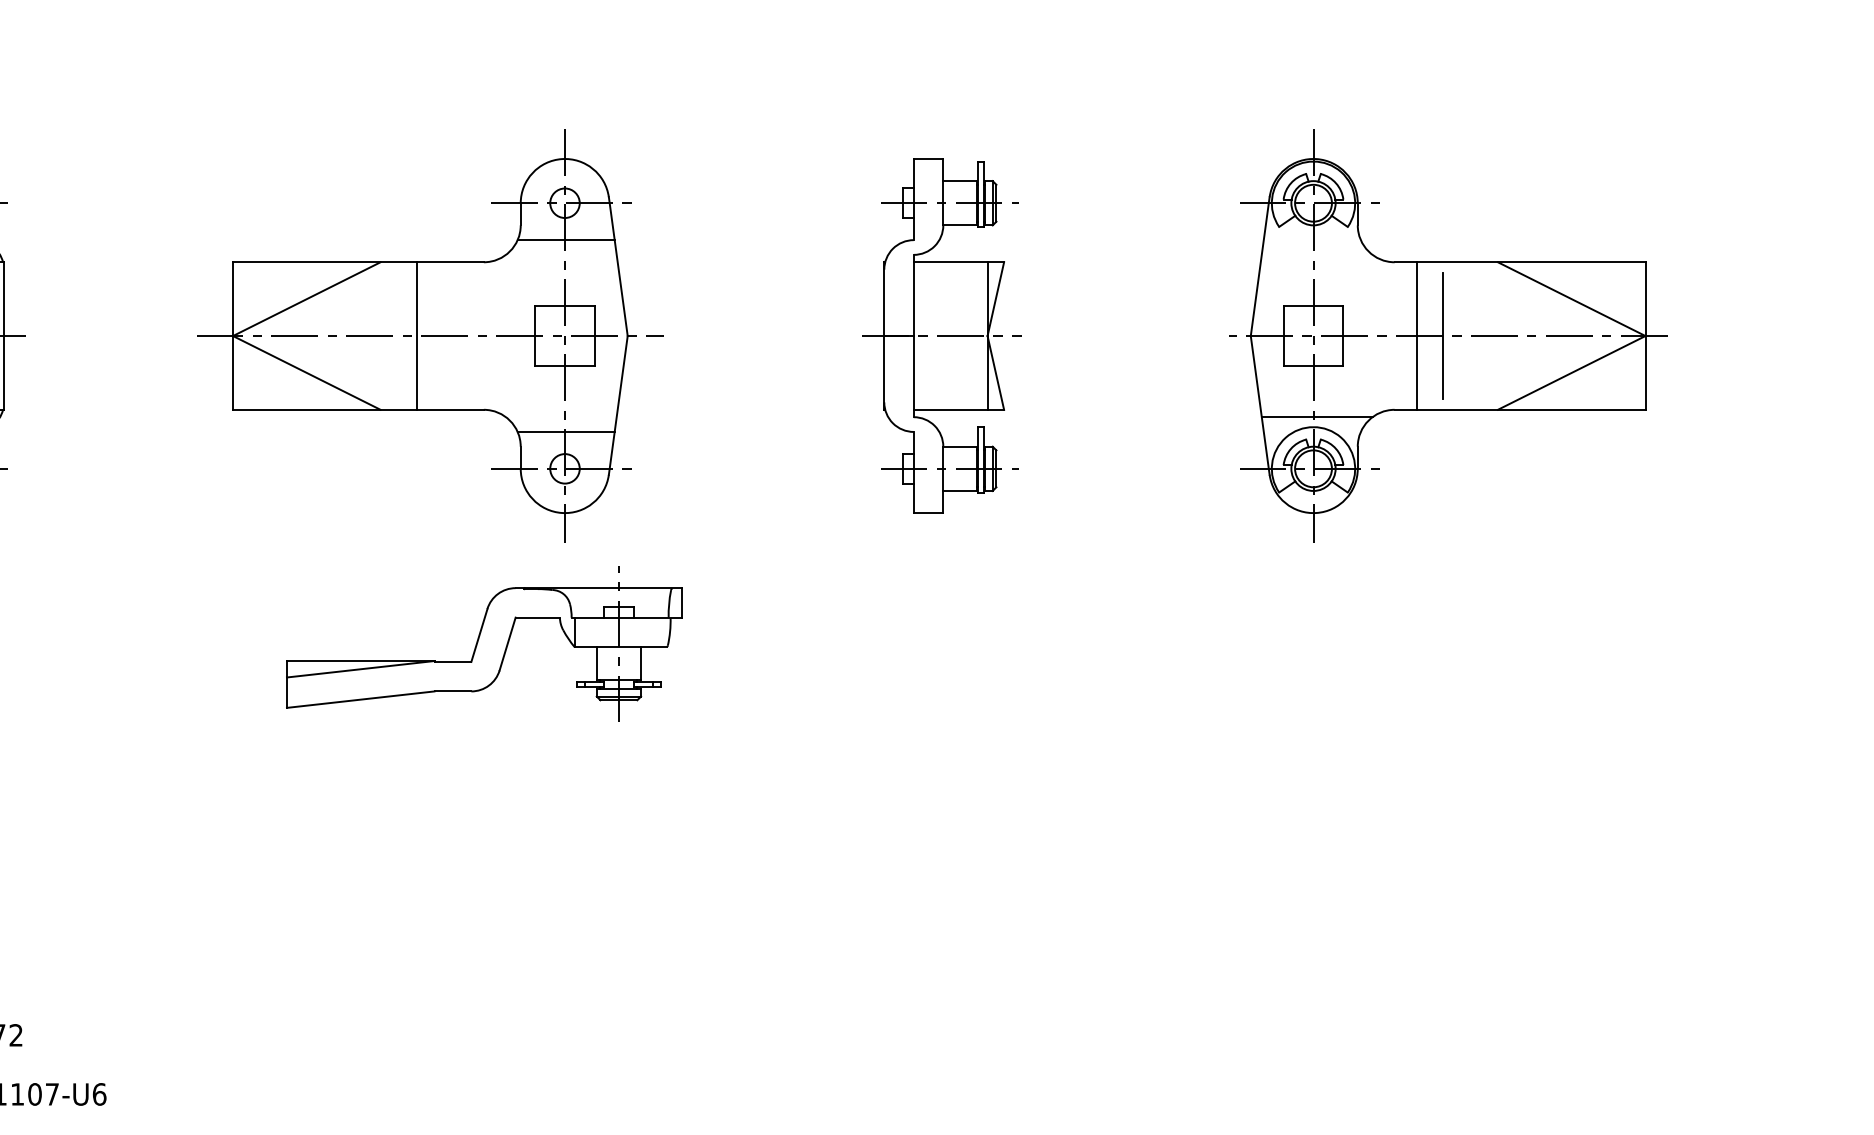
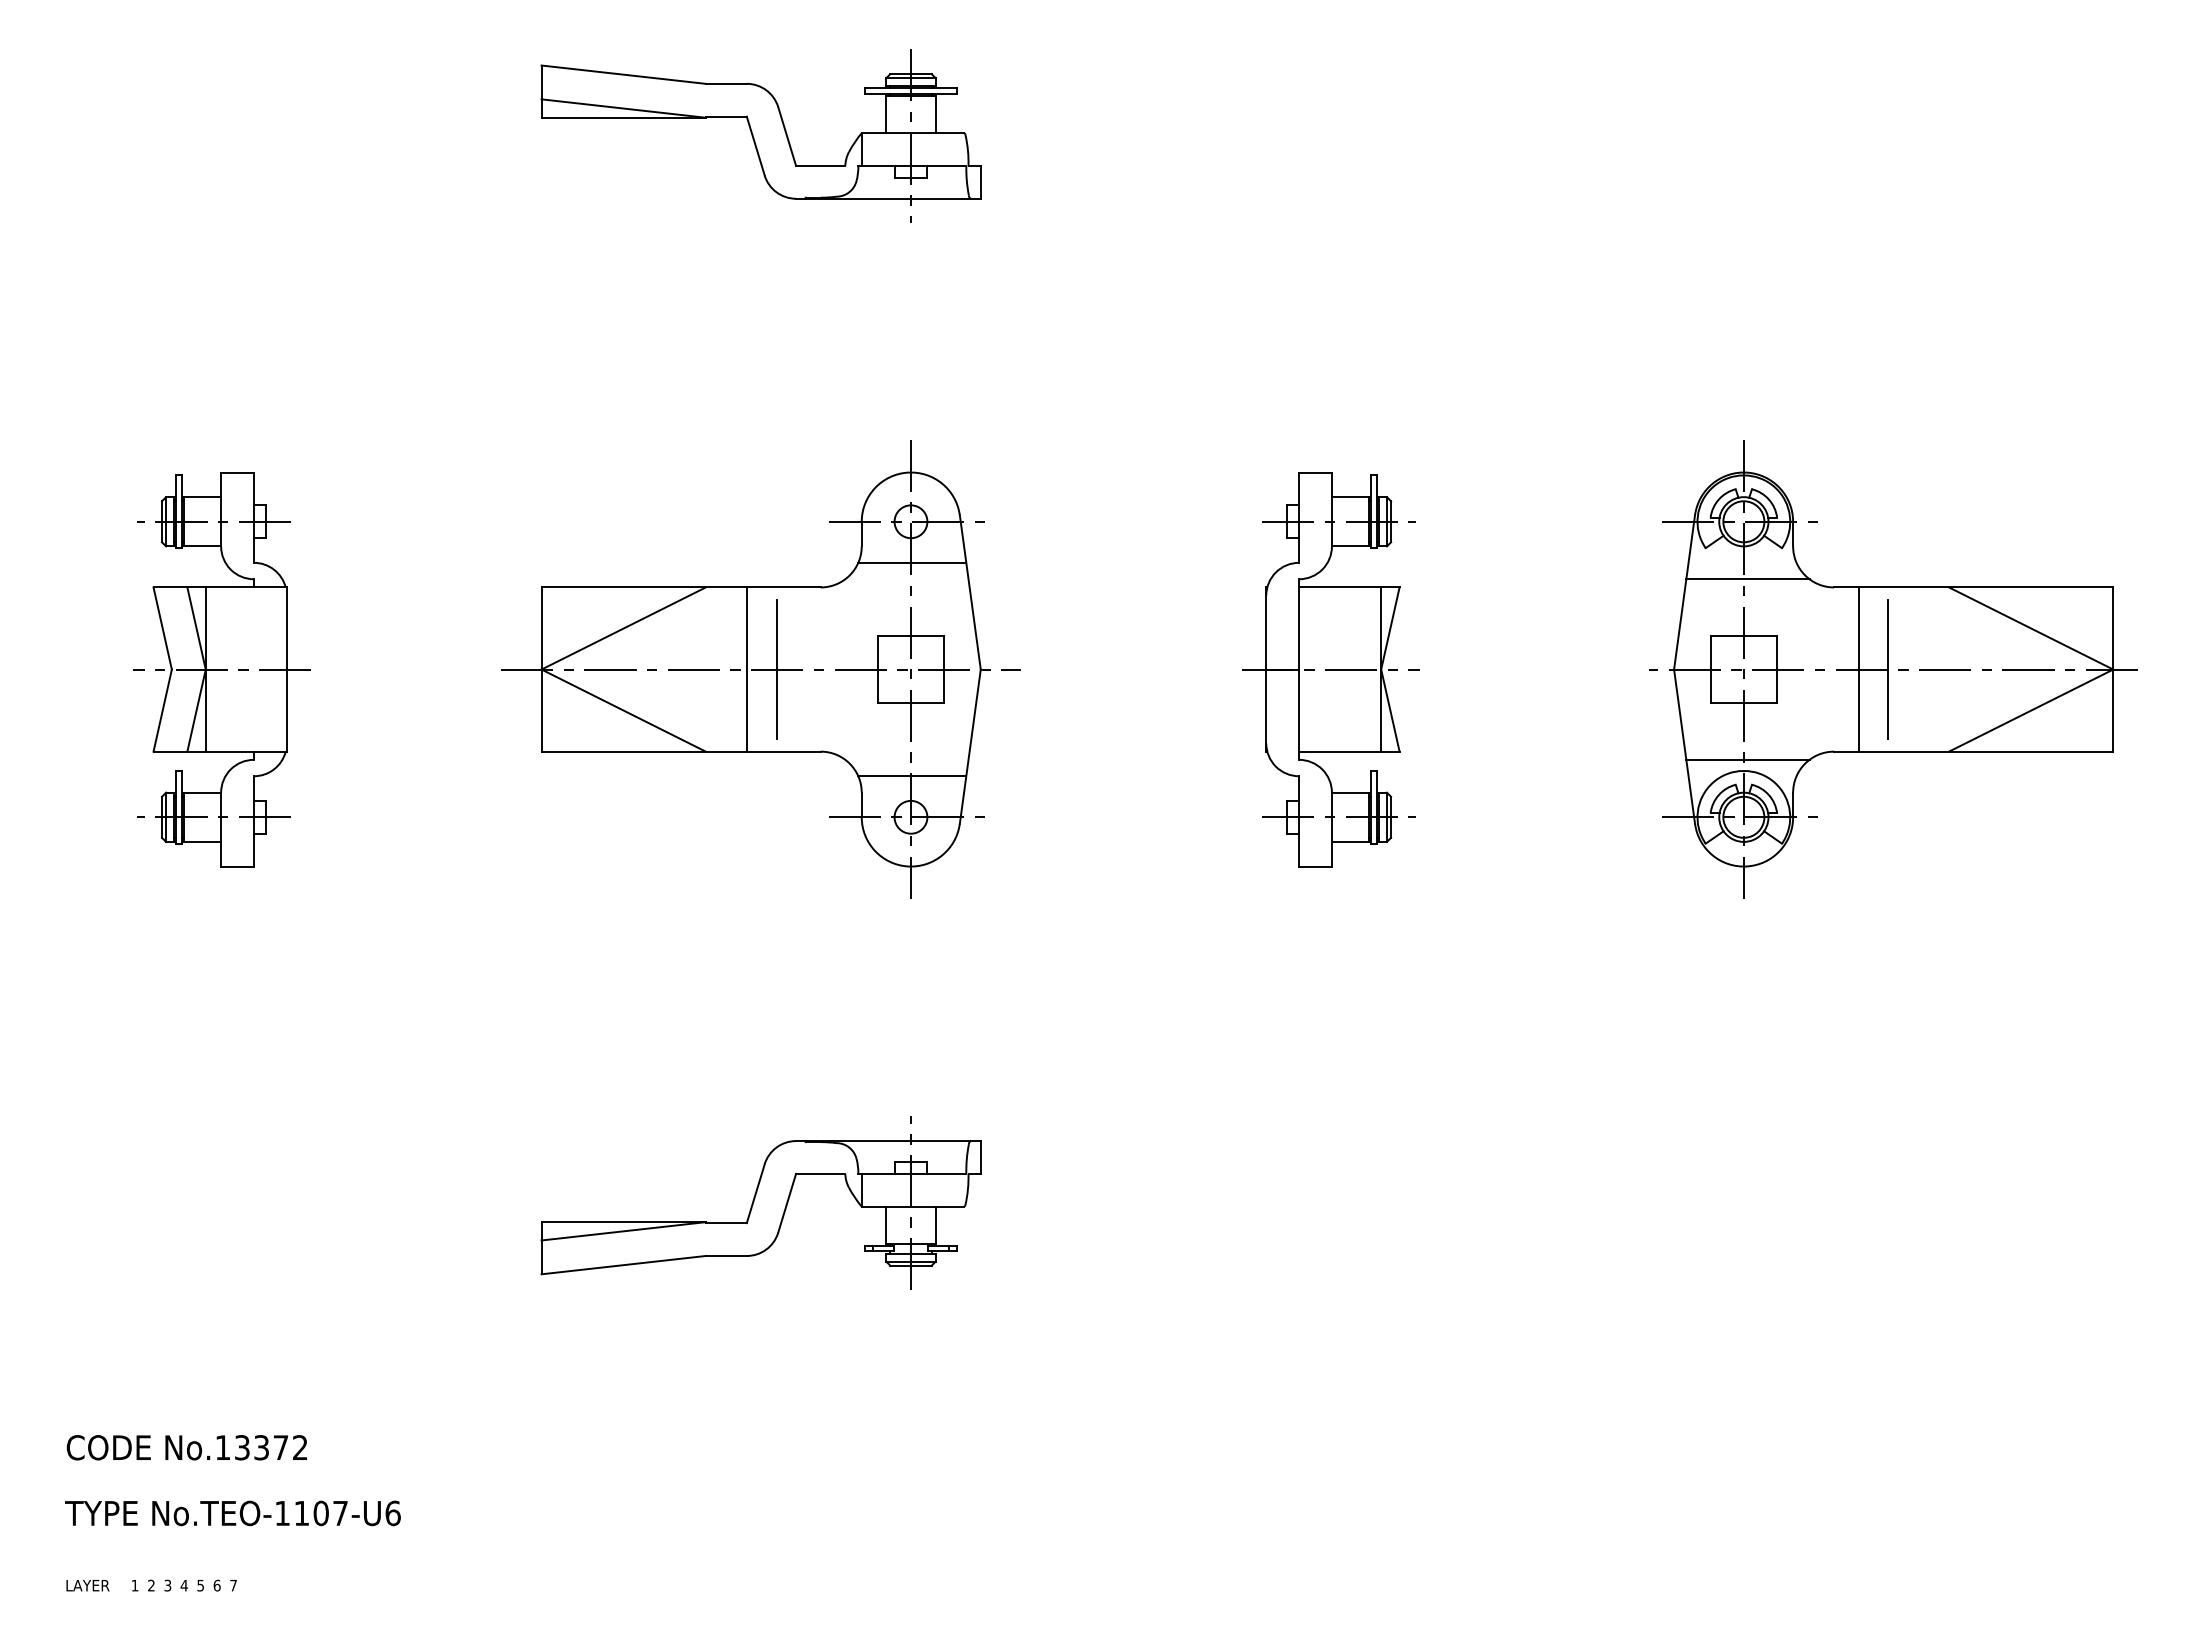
line: (1316, 255) -> (1747, 579), added
line: (444, 336) -> (776, 669), added
part: (483, 643) -> (760, 1202), moved

